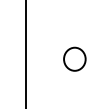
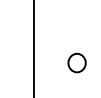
part: (74, 58) -> (76, 62), moved

